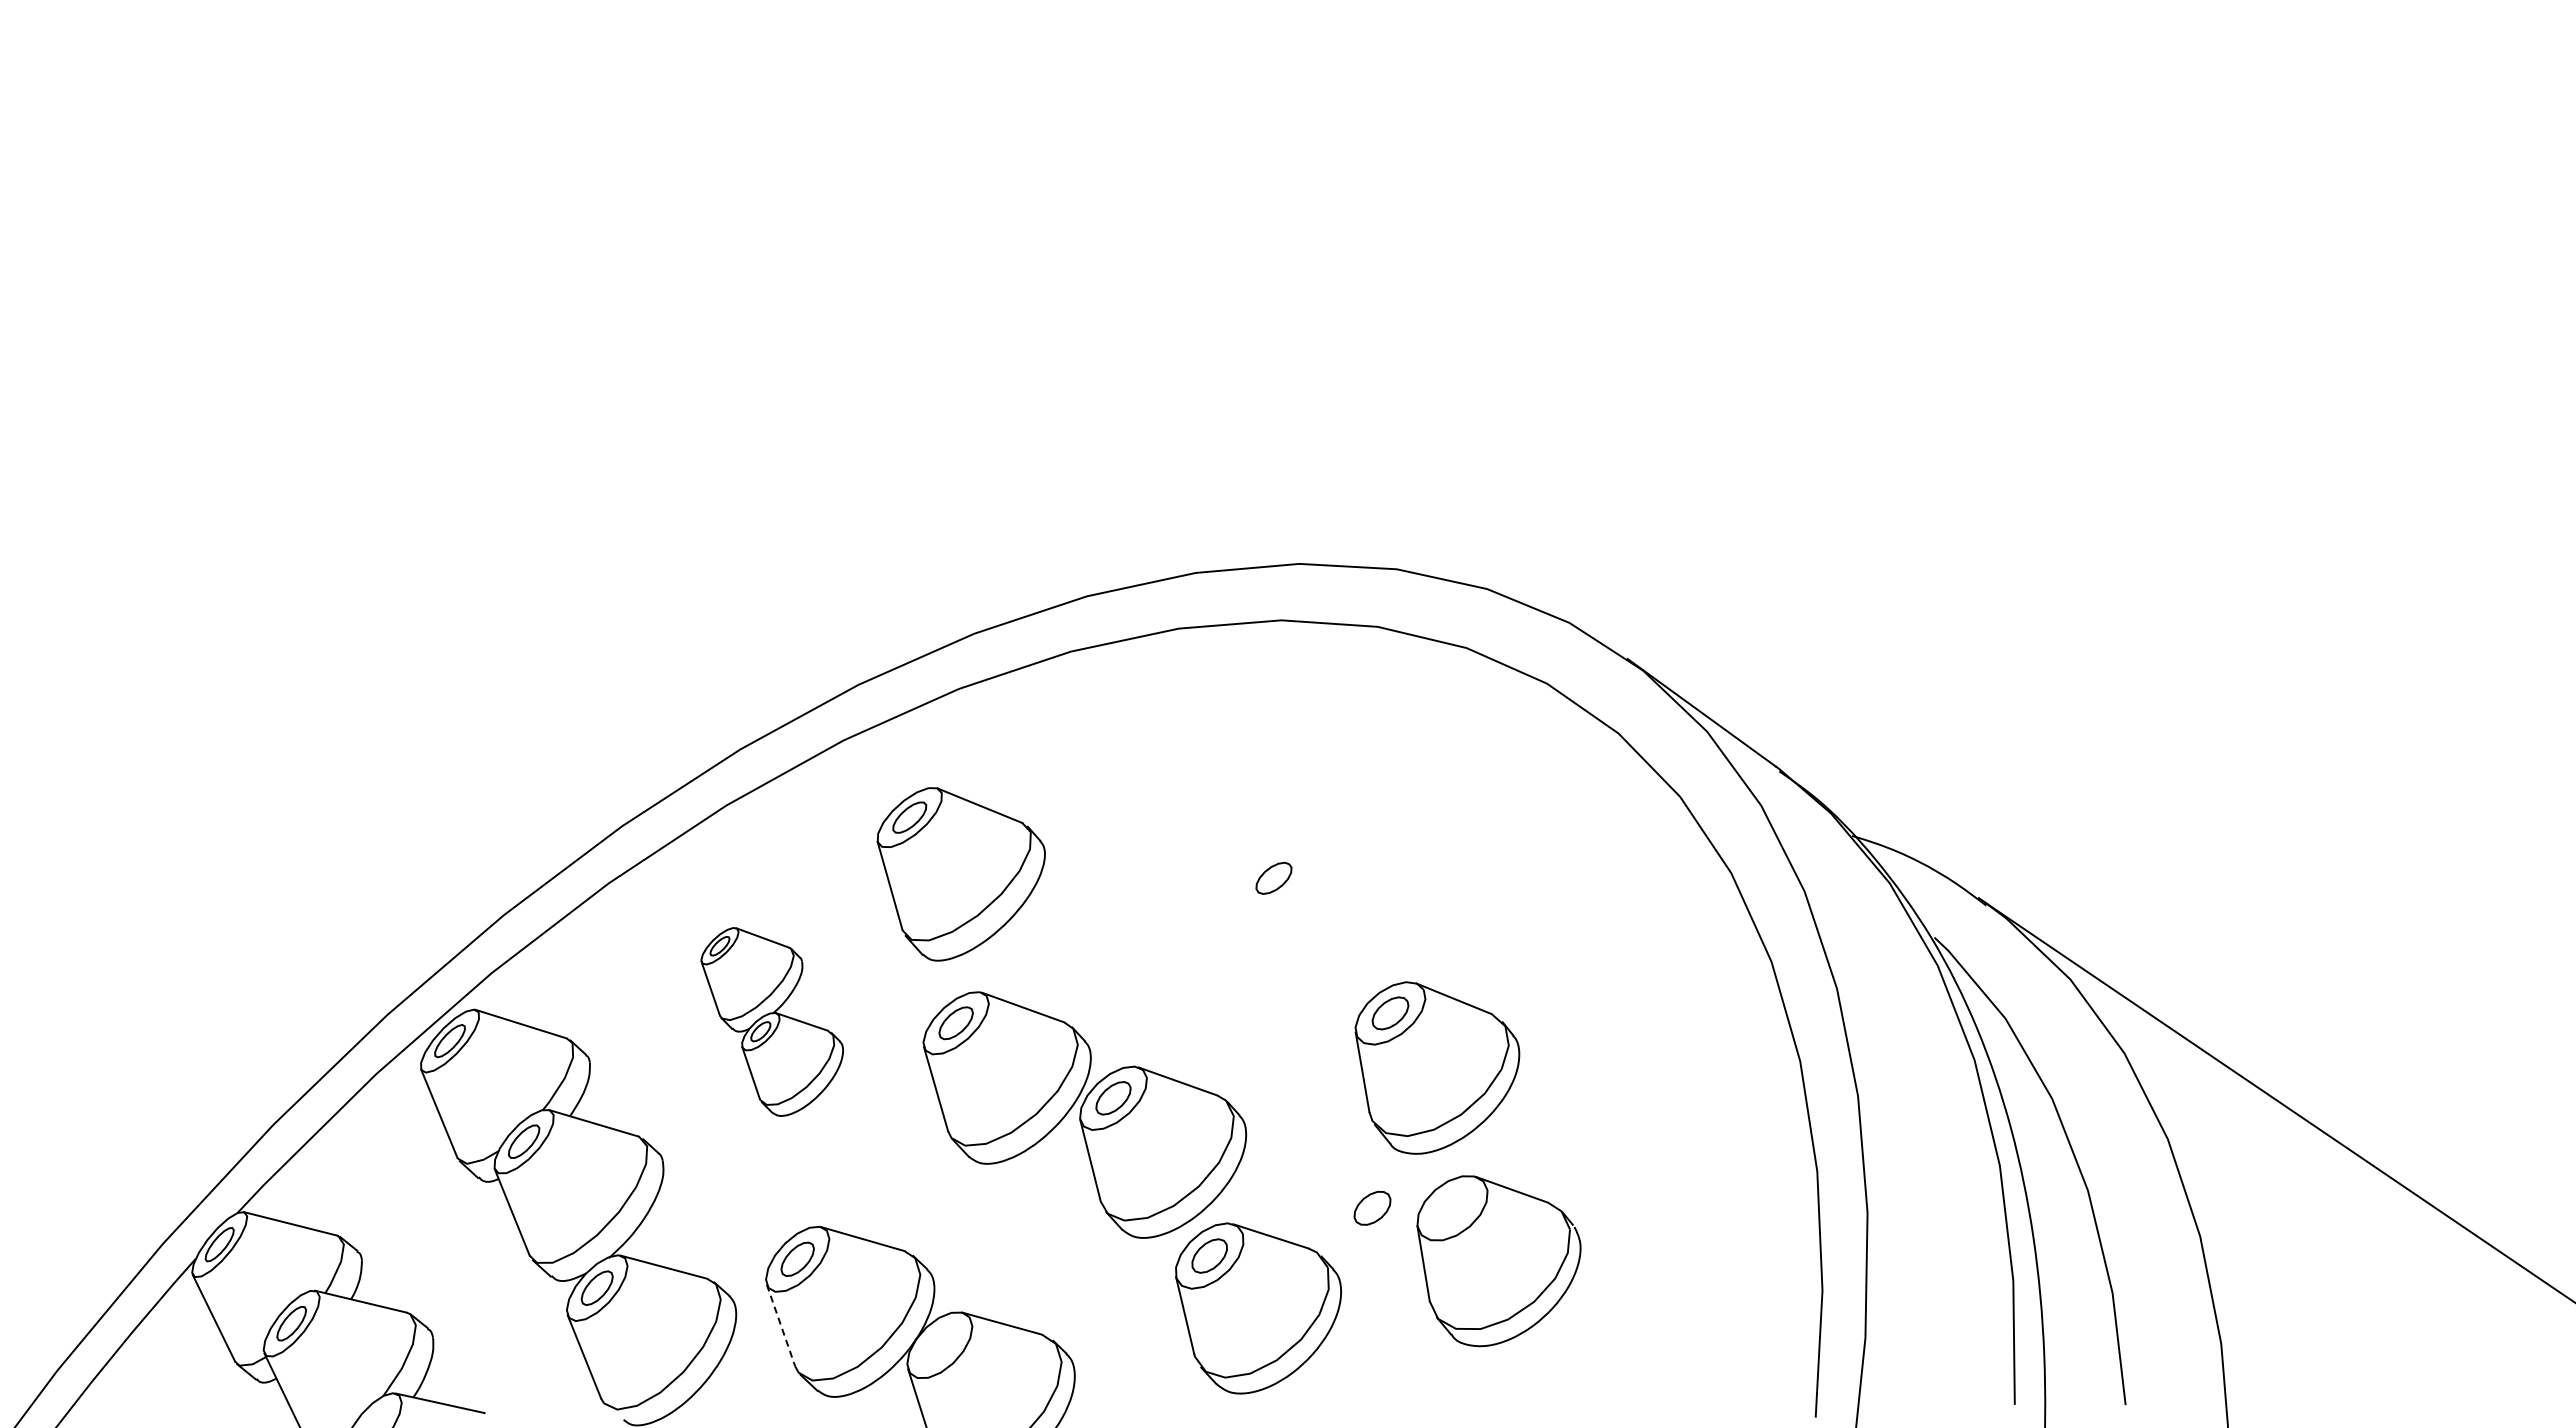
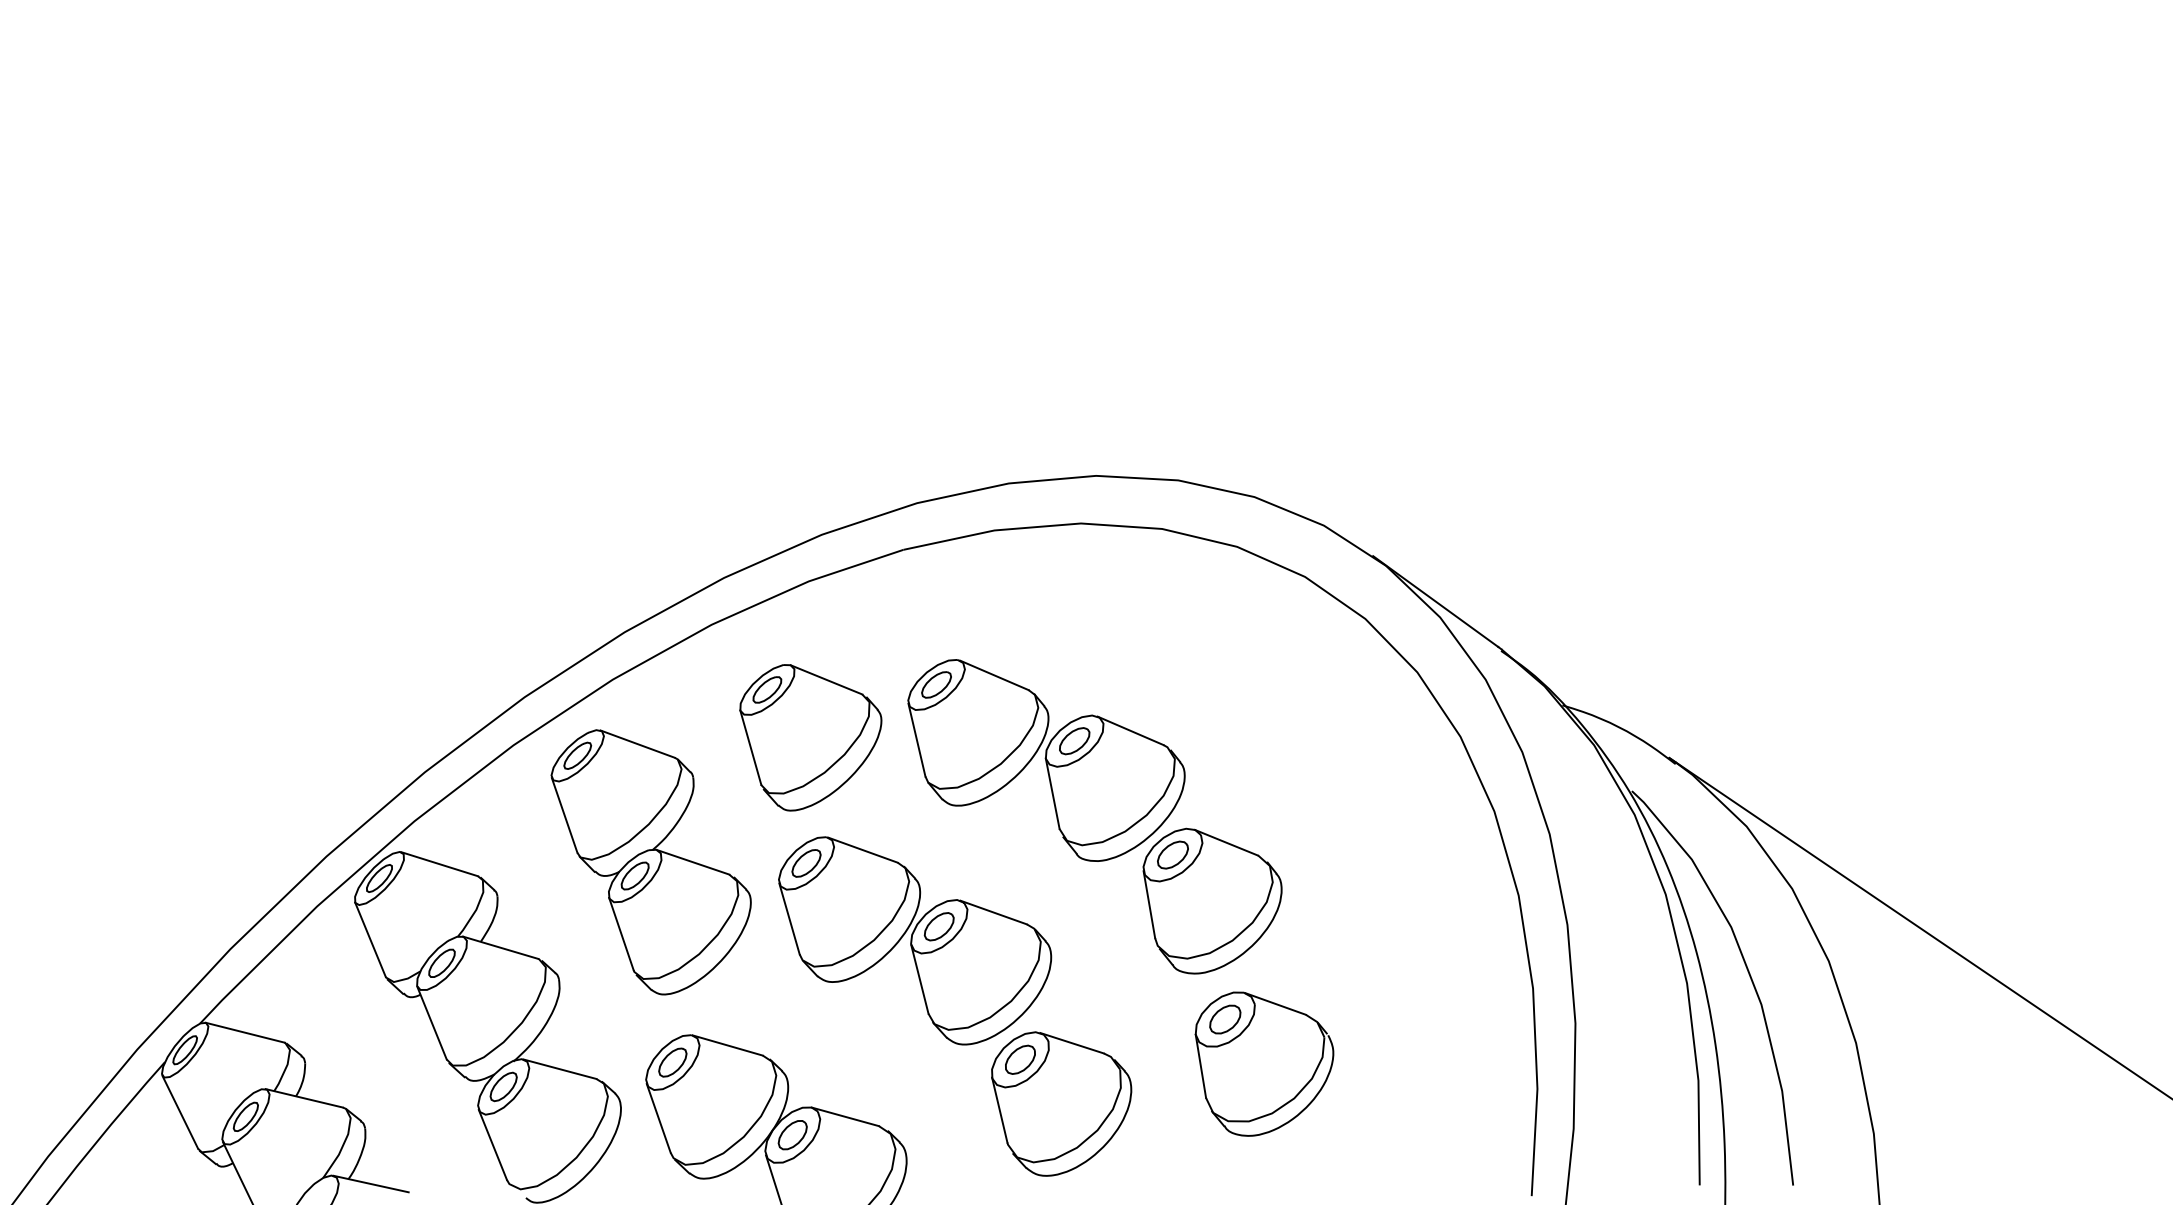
part: (1240, 901) -> (1046, 760), added
part: (772, 1021) -> (651, 861), size x1.67
part: (1372, 1208) -> (1225, 1019), moved
line: (781, 1325) -> (659, 1118), dashed -> solid
part: (939, 1344) -> (792, 1134), added

